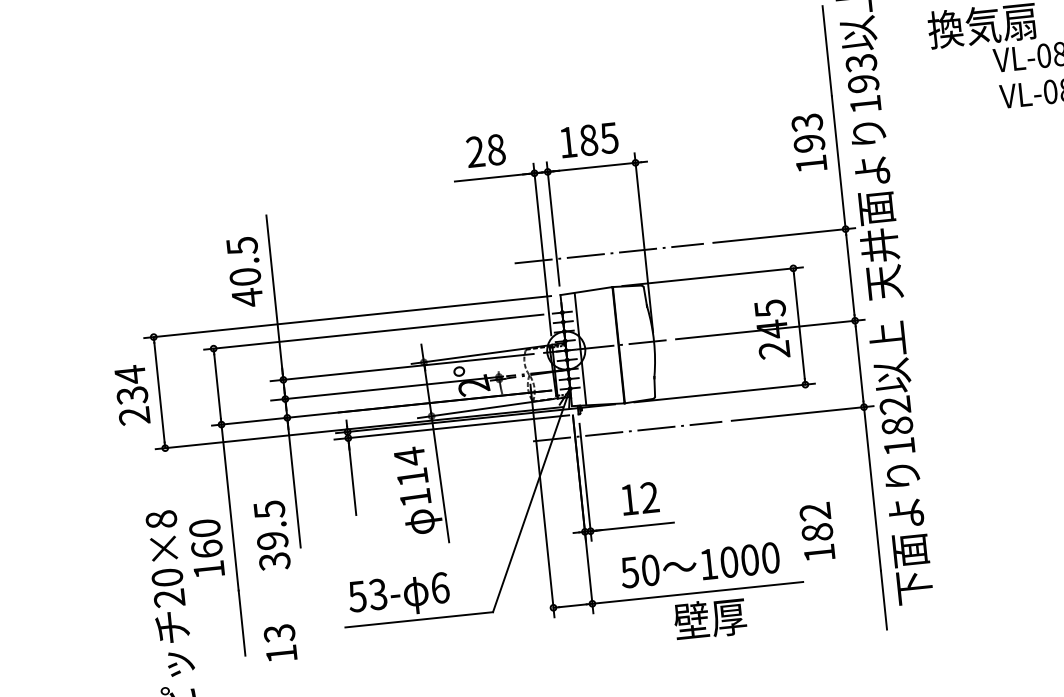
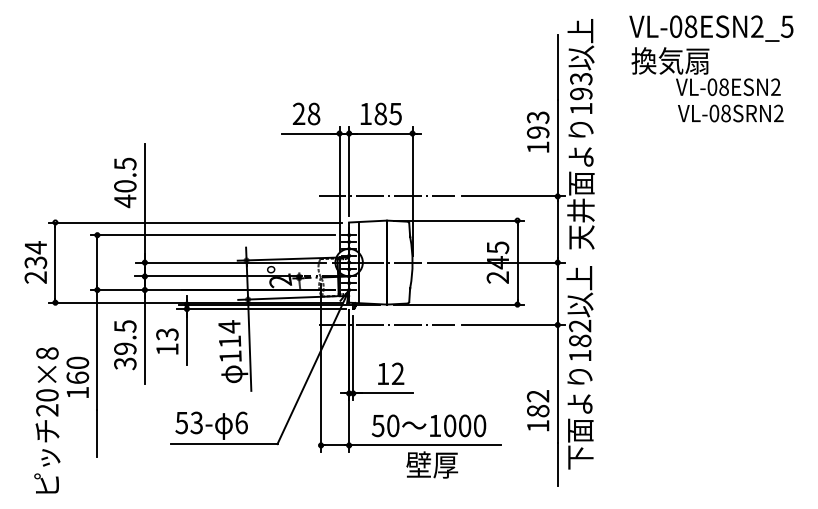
text: (817, 531) -> (538, 410), moved
text: (272, 536) -> (125, 345), moved
text: (280, 643) -> (167, 341), moved

